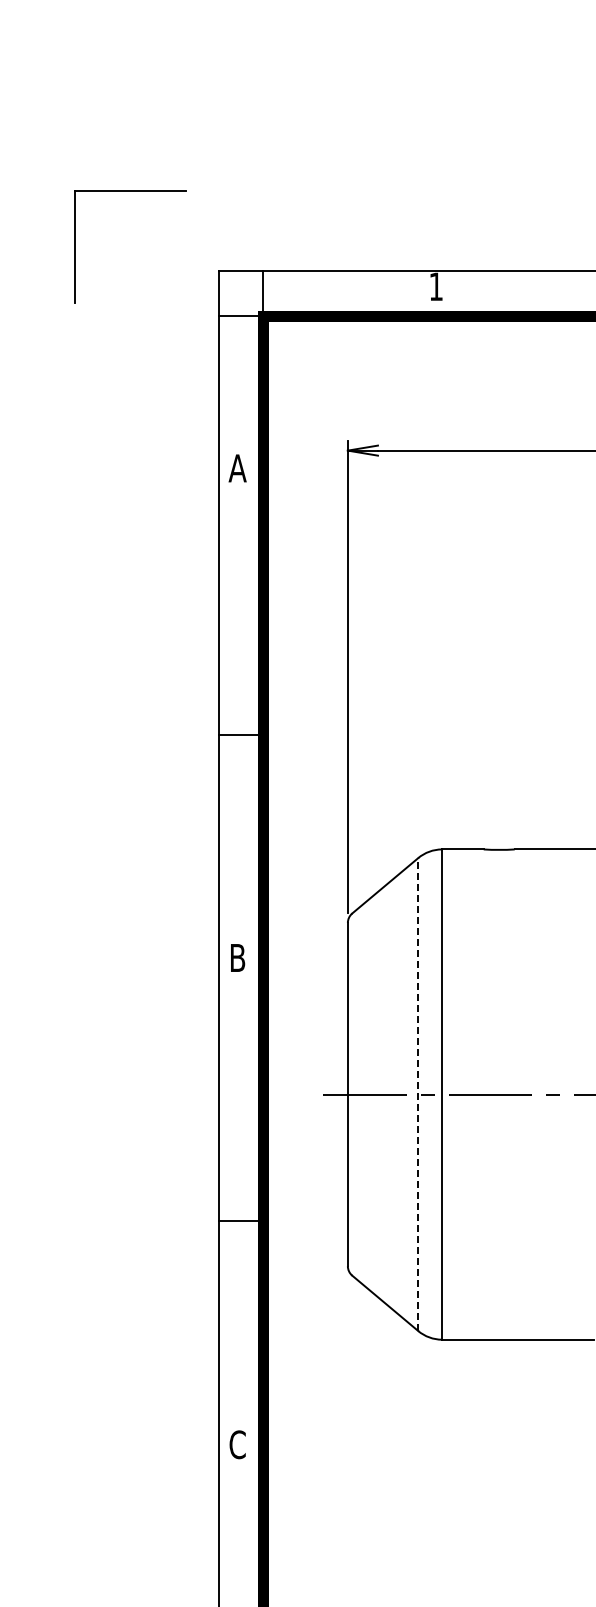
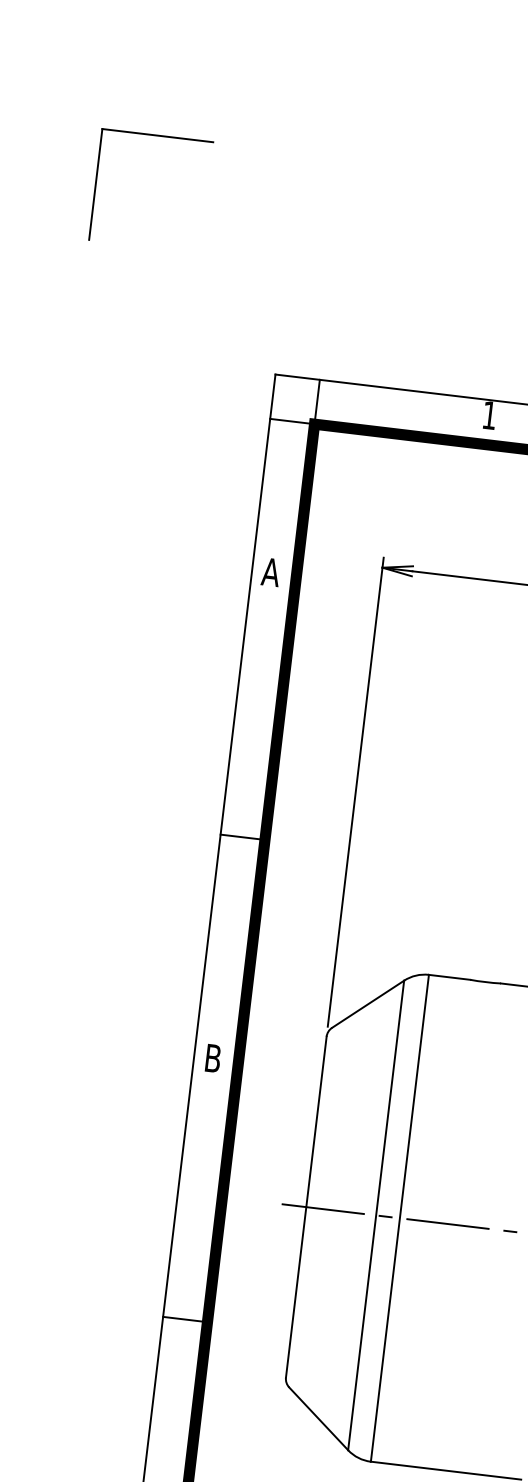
part: (130, 191) -> (157, 135), moved
line: (418, 1094) -> (376, 1215), dashed -> solid

